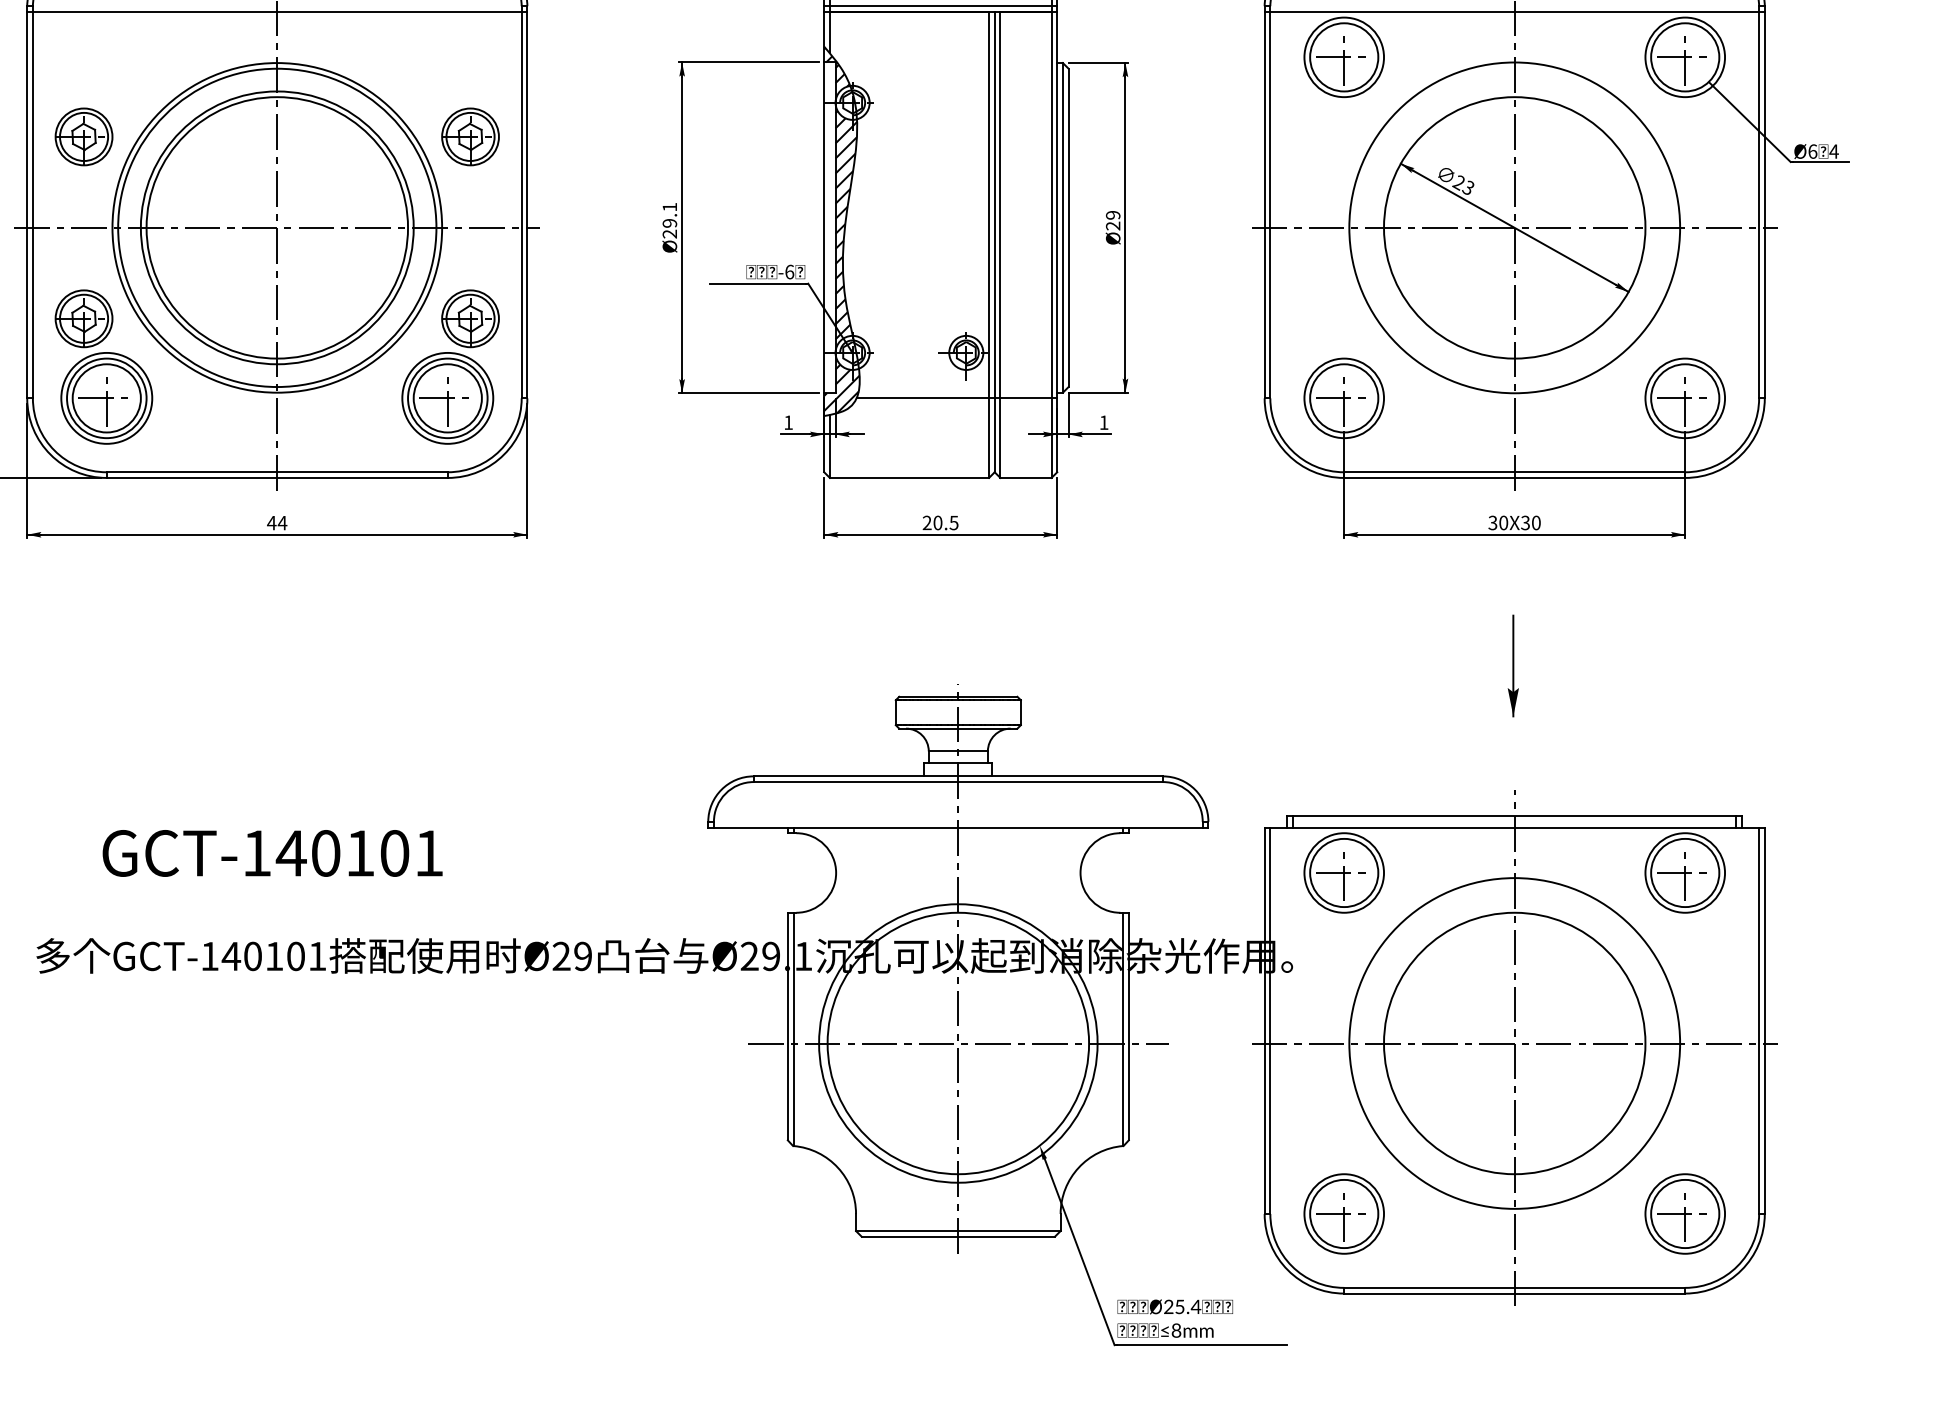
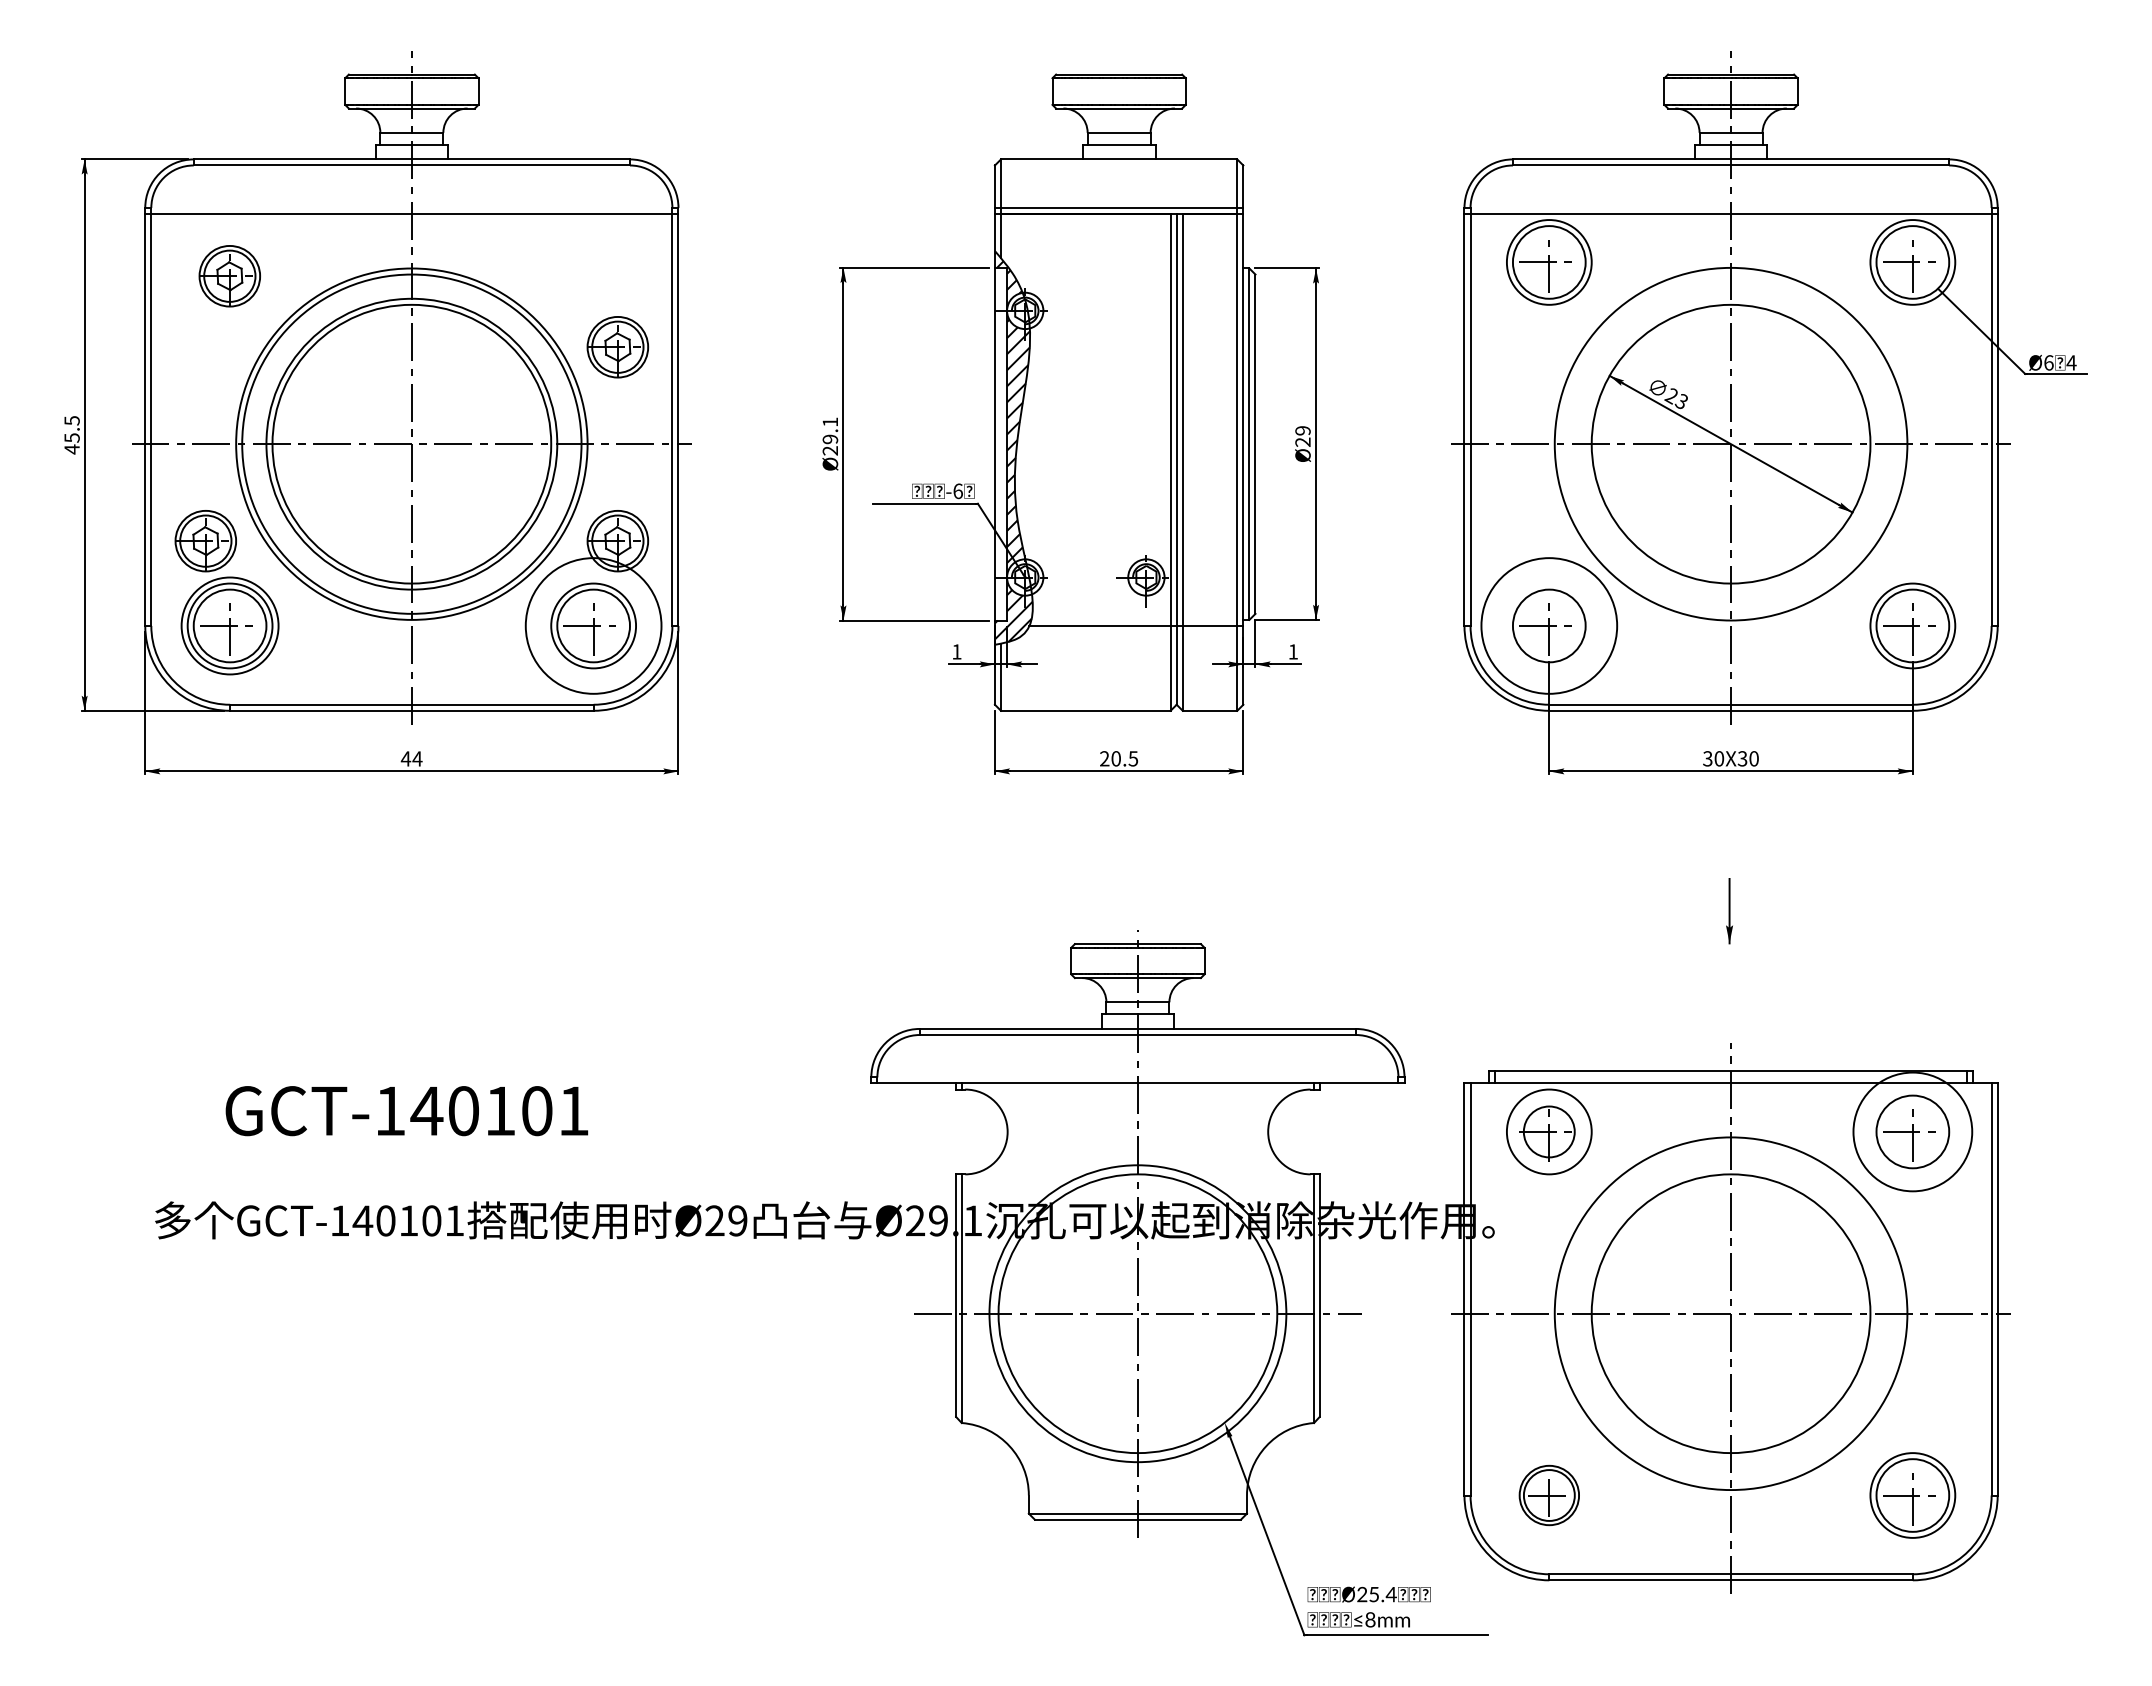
part: (83, 137) -> (229, 276), moved
circle: (447, 397) -> (593, 625), size x1.4
circle: (1343, 397) -> (1548, 625), size x1.6
part: (1513, 665) -> (1729, 910), size x0.6
circle: (1343, 872) -> (1548, 1131), size x0.7
circle: (1684, 872) -> (1912, 1131), size x1.4
part: (1344, 1213) -> (1549, 1495), size x0.7

